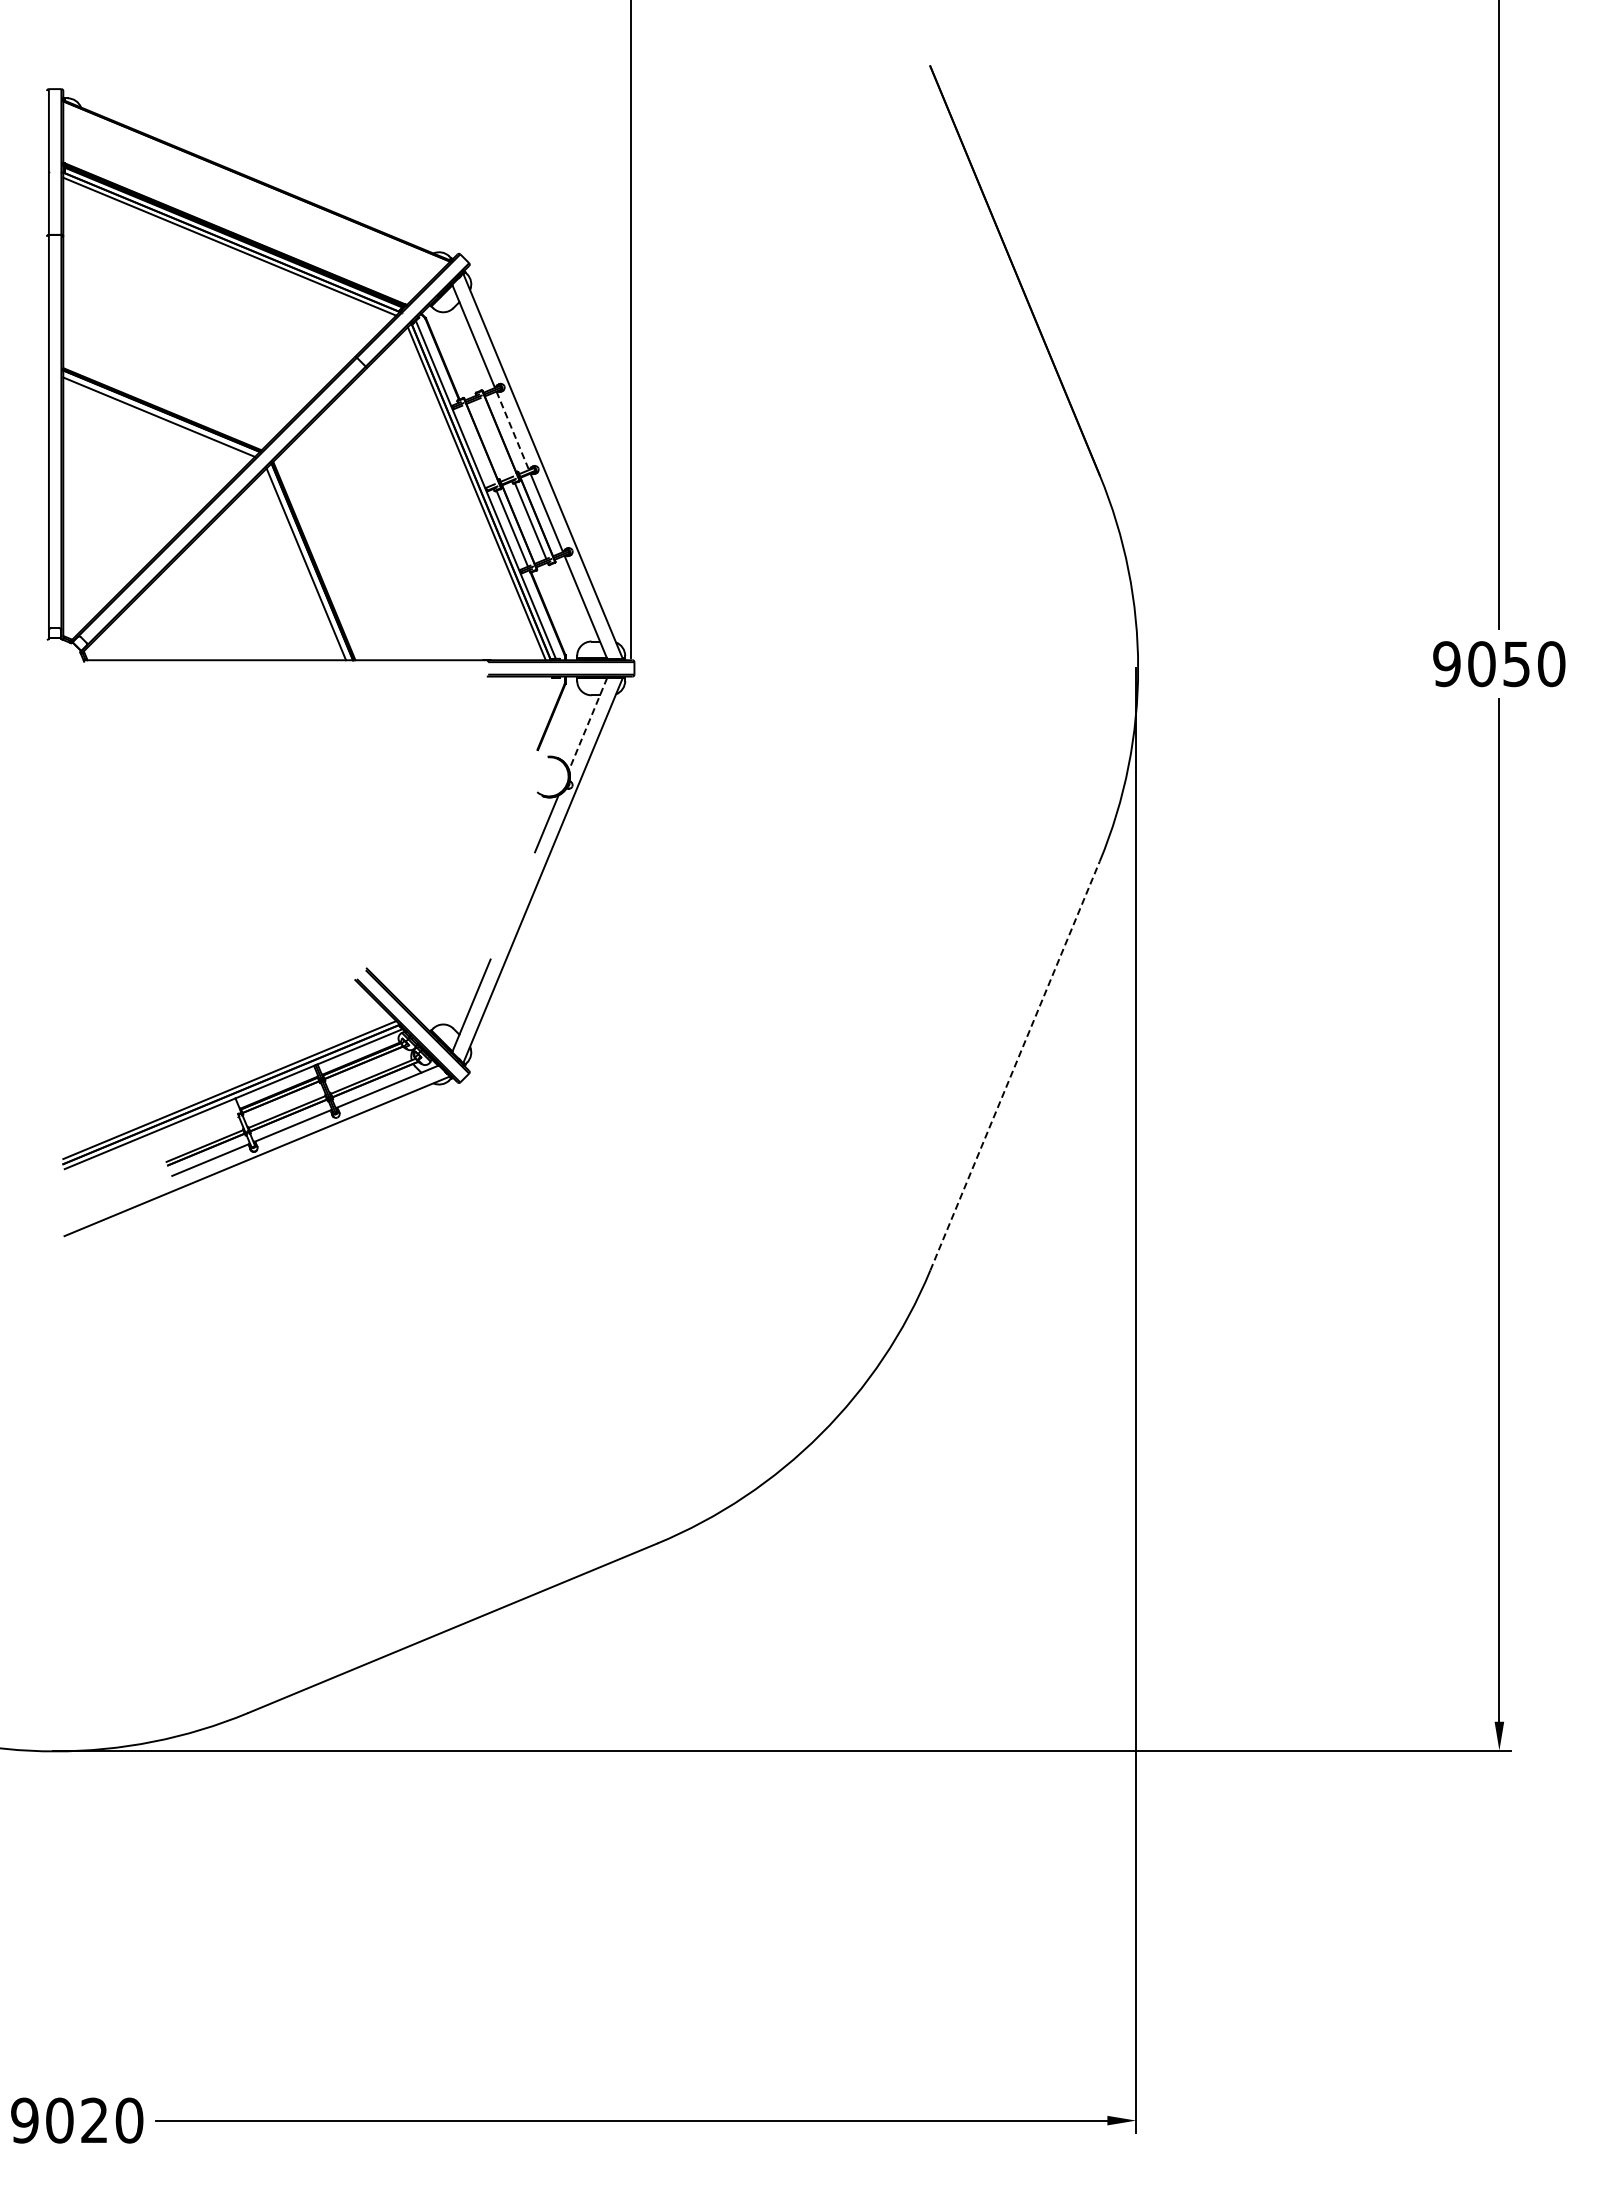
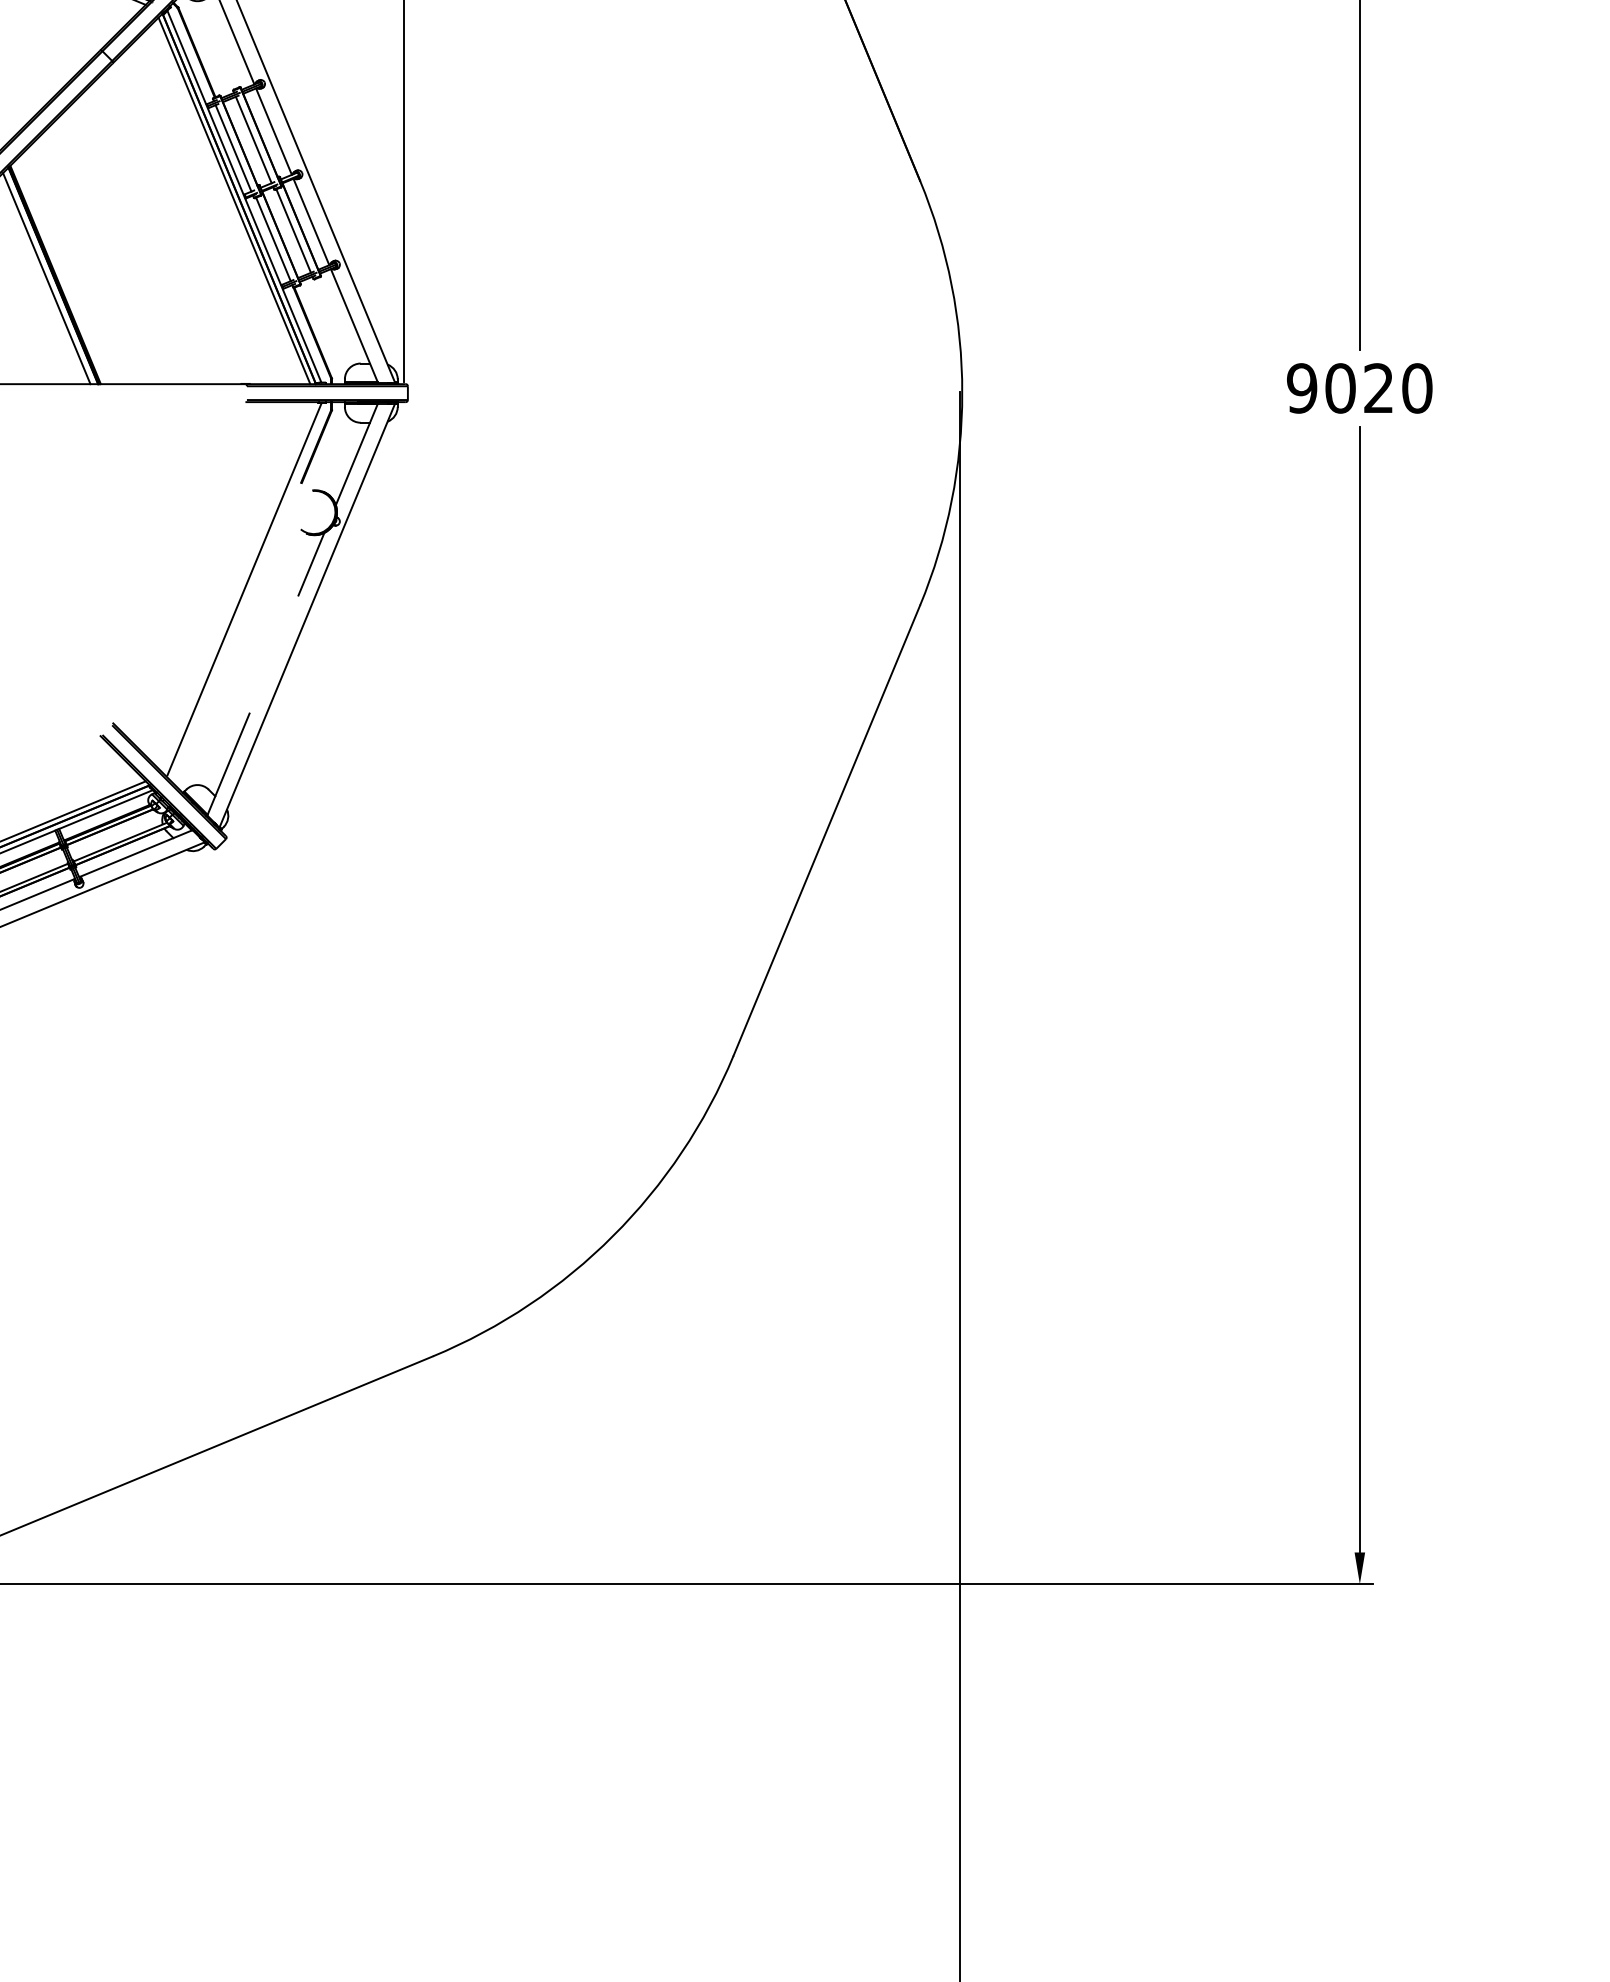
line: (512, 430) -> (273, 131), dashed -> solid
line: (494, 438) -> (253, 140), added
line: (475, 445) -> (232, 147), added
text: (1516, 664) -> (1378, 388), 9050 -> 9020
line: (588, 724) -> (357, 454), dashed -> solid
line: (485, 846) -> (243, 589), added
line: (1015, 1065) -> (827, 830), dashed -> solid

